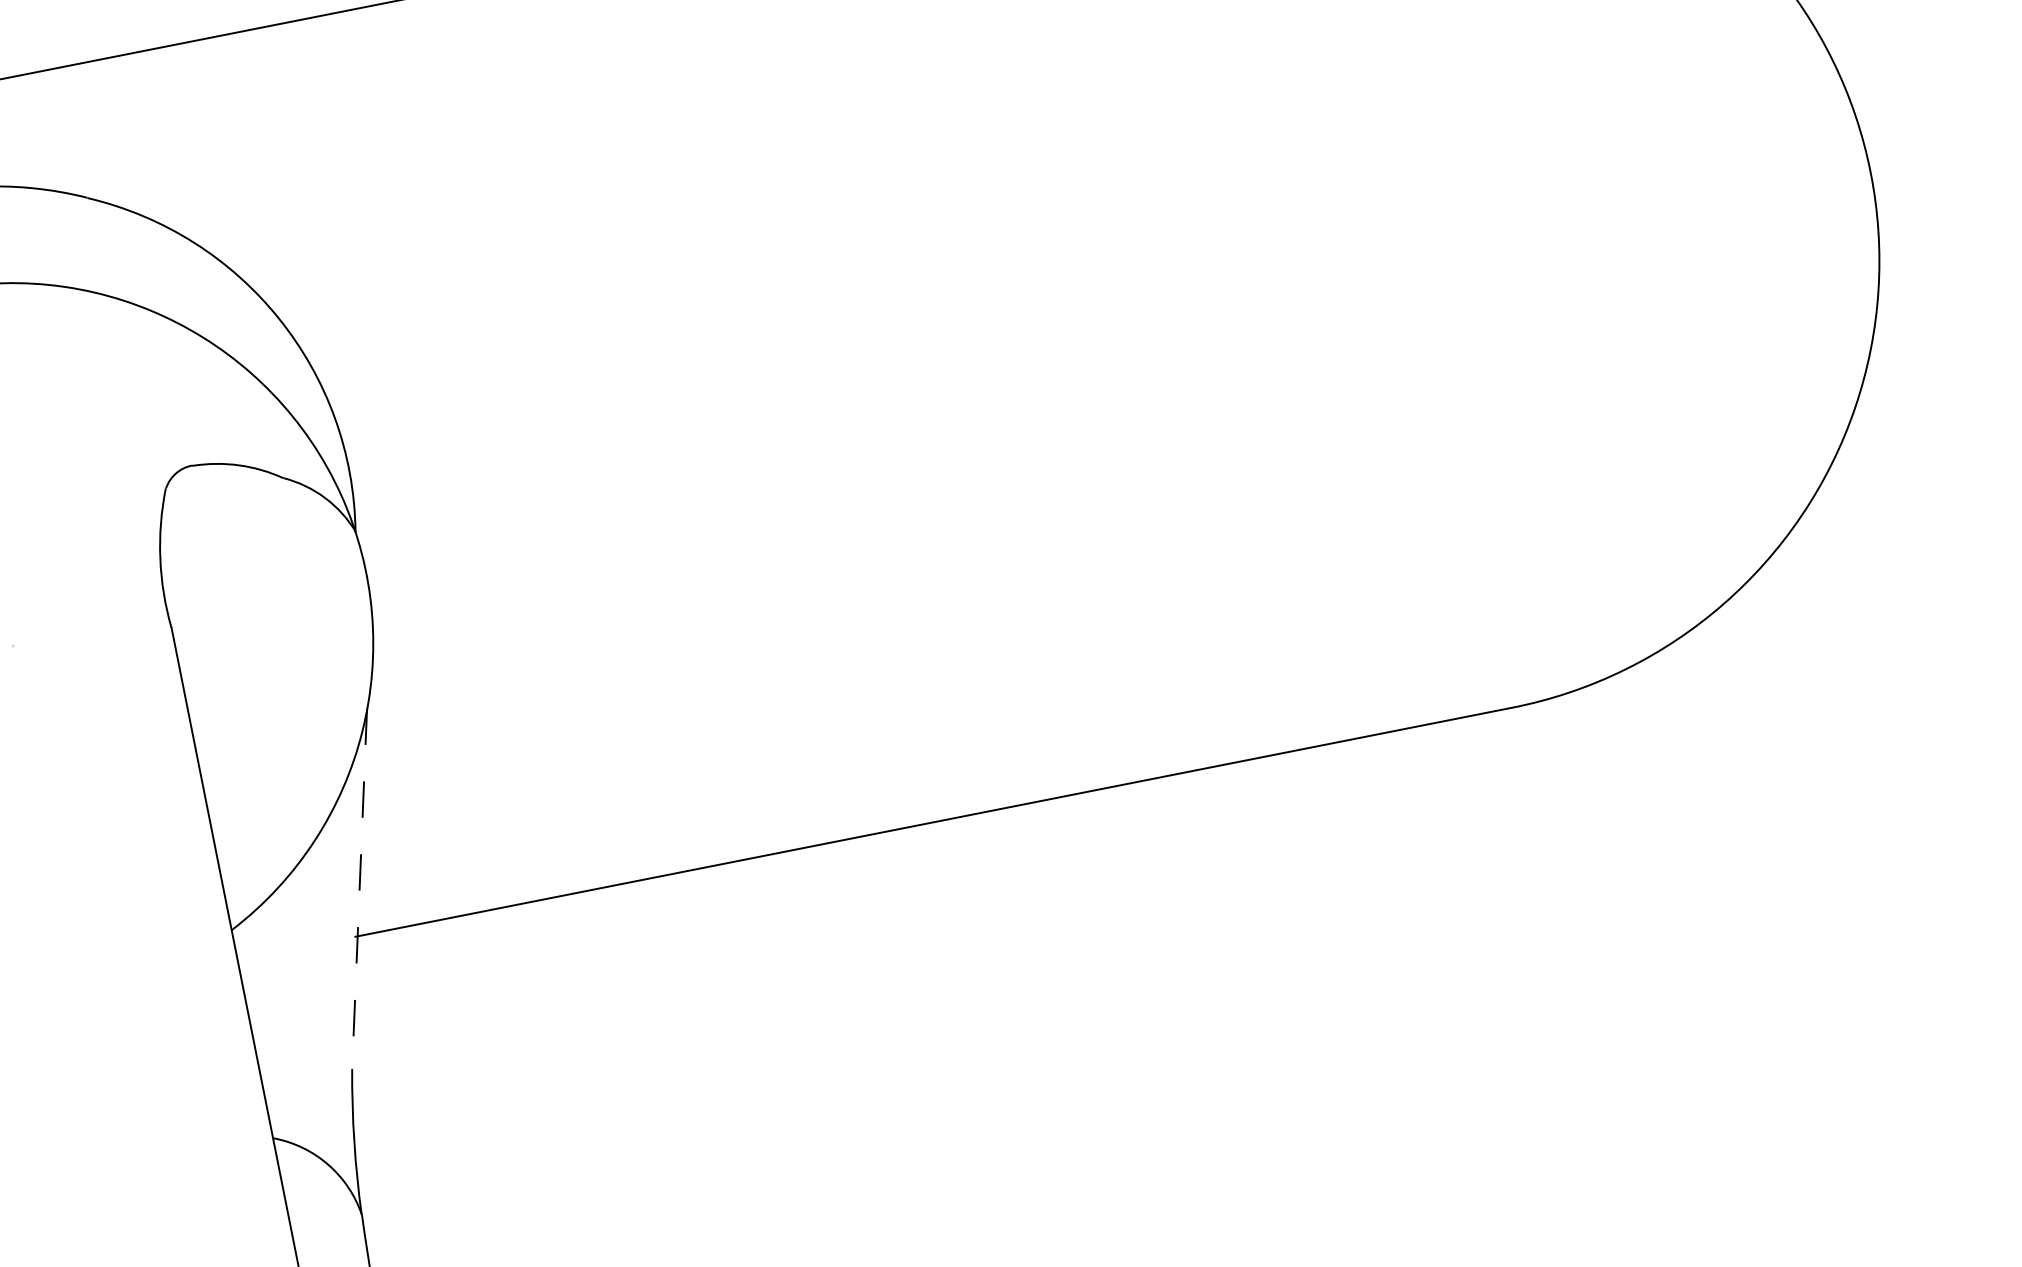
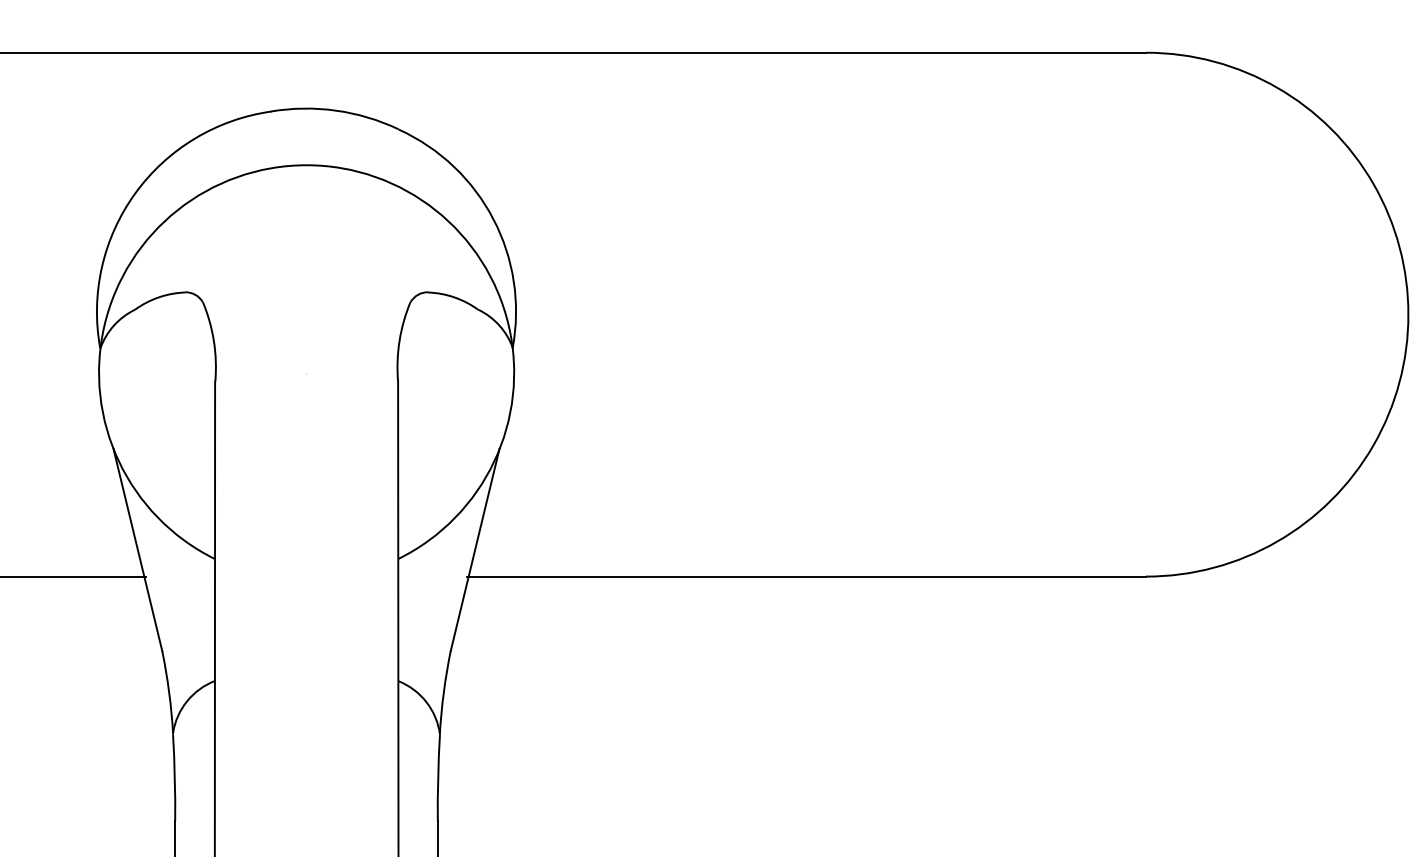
line: (360, 887) -> (475, 549), dashed -> solid

